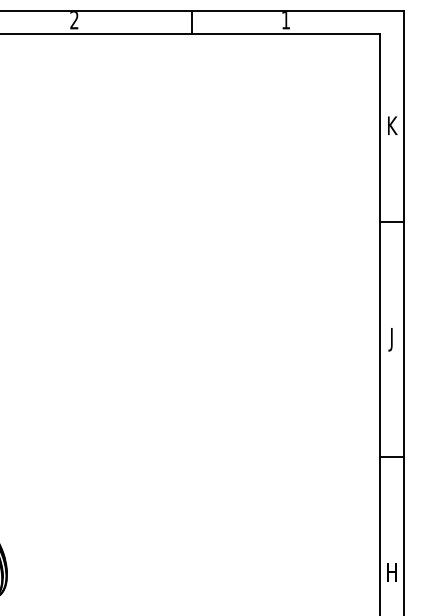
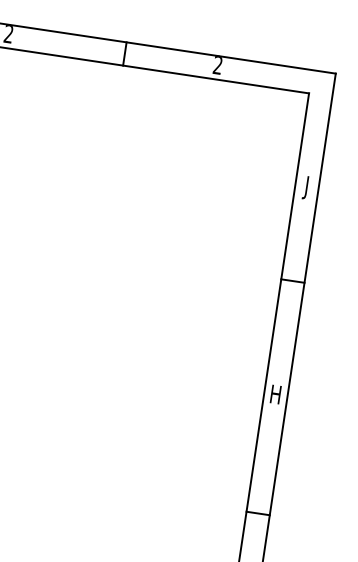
text: (285, 20) -> (217, 65), 1 -> 2
text: (392, 128) -> (307, 188), K -> J
text: (391, 339) -> (275, 396), J -> H

